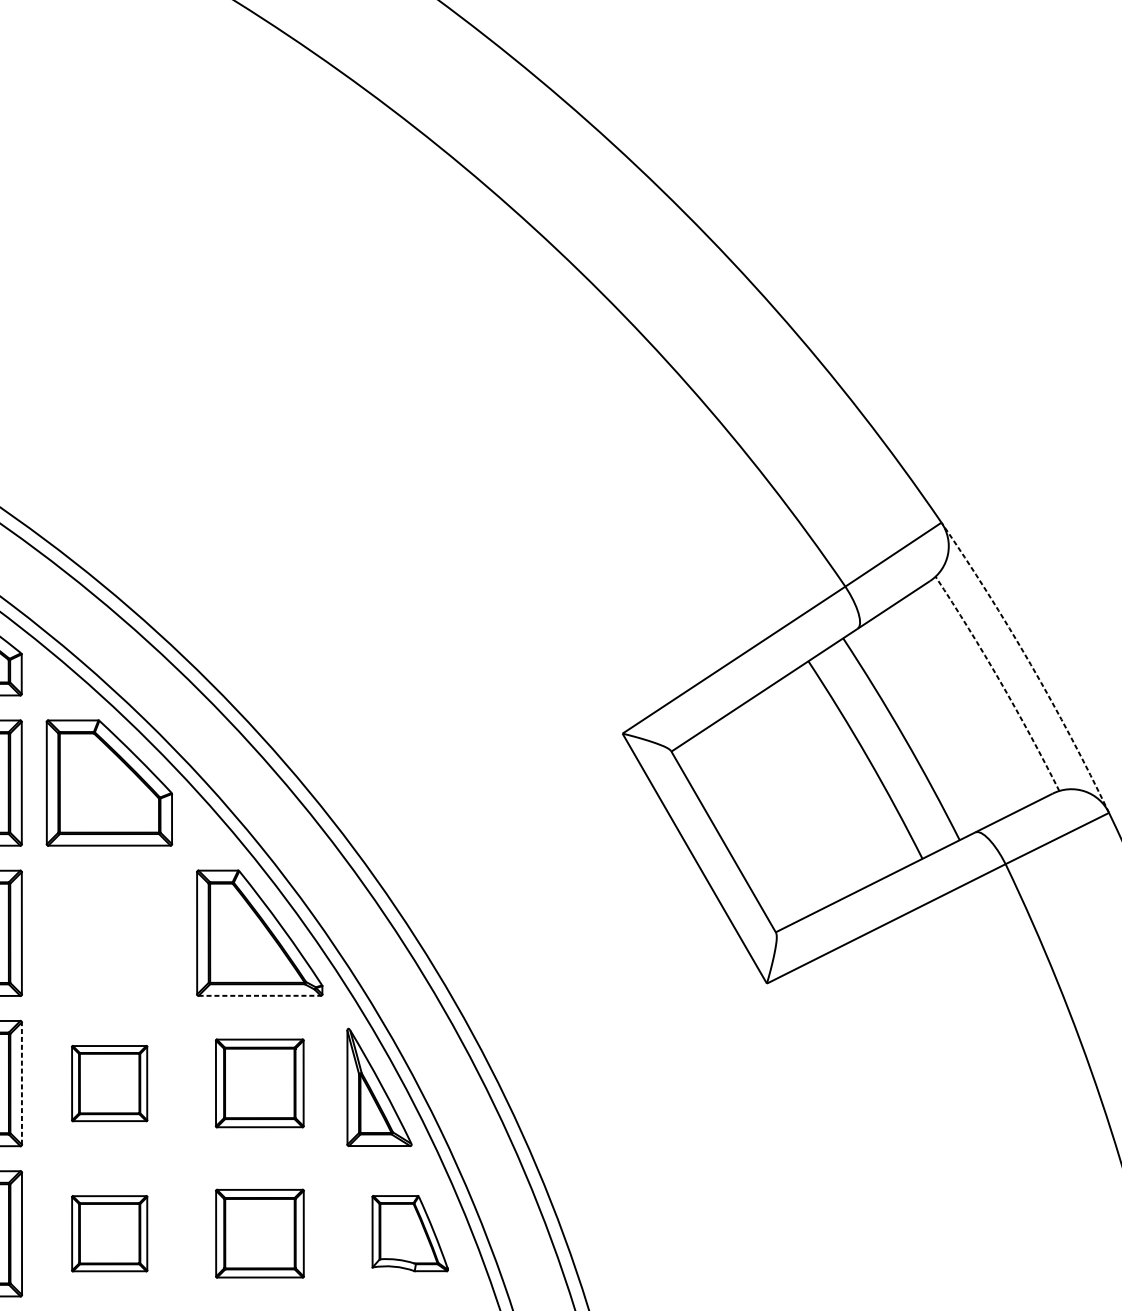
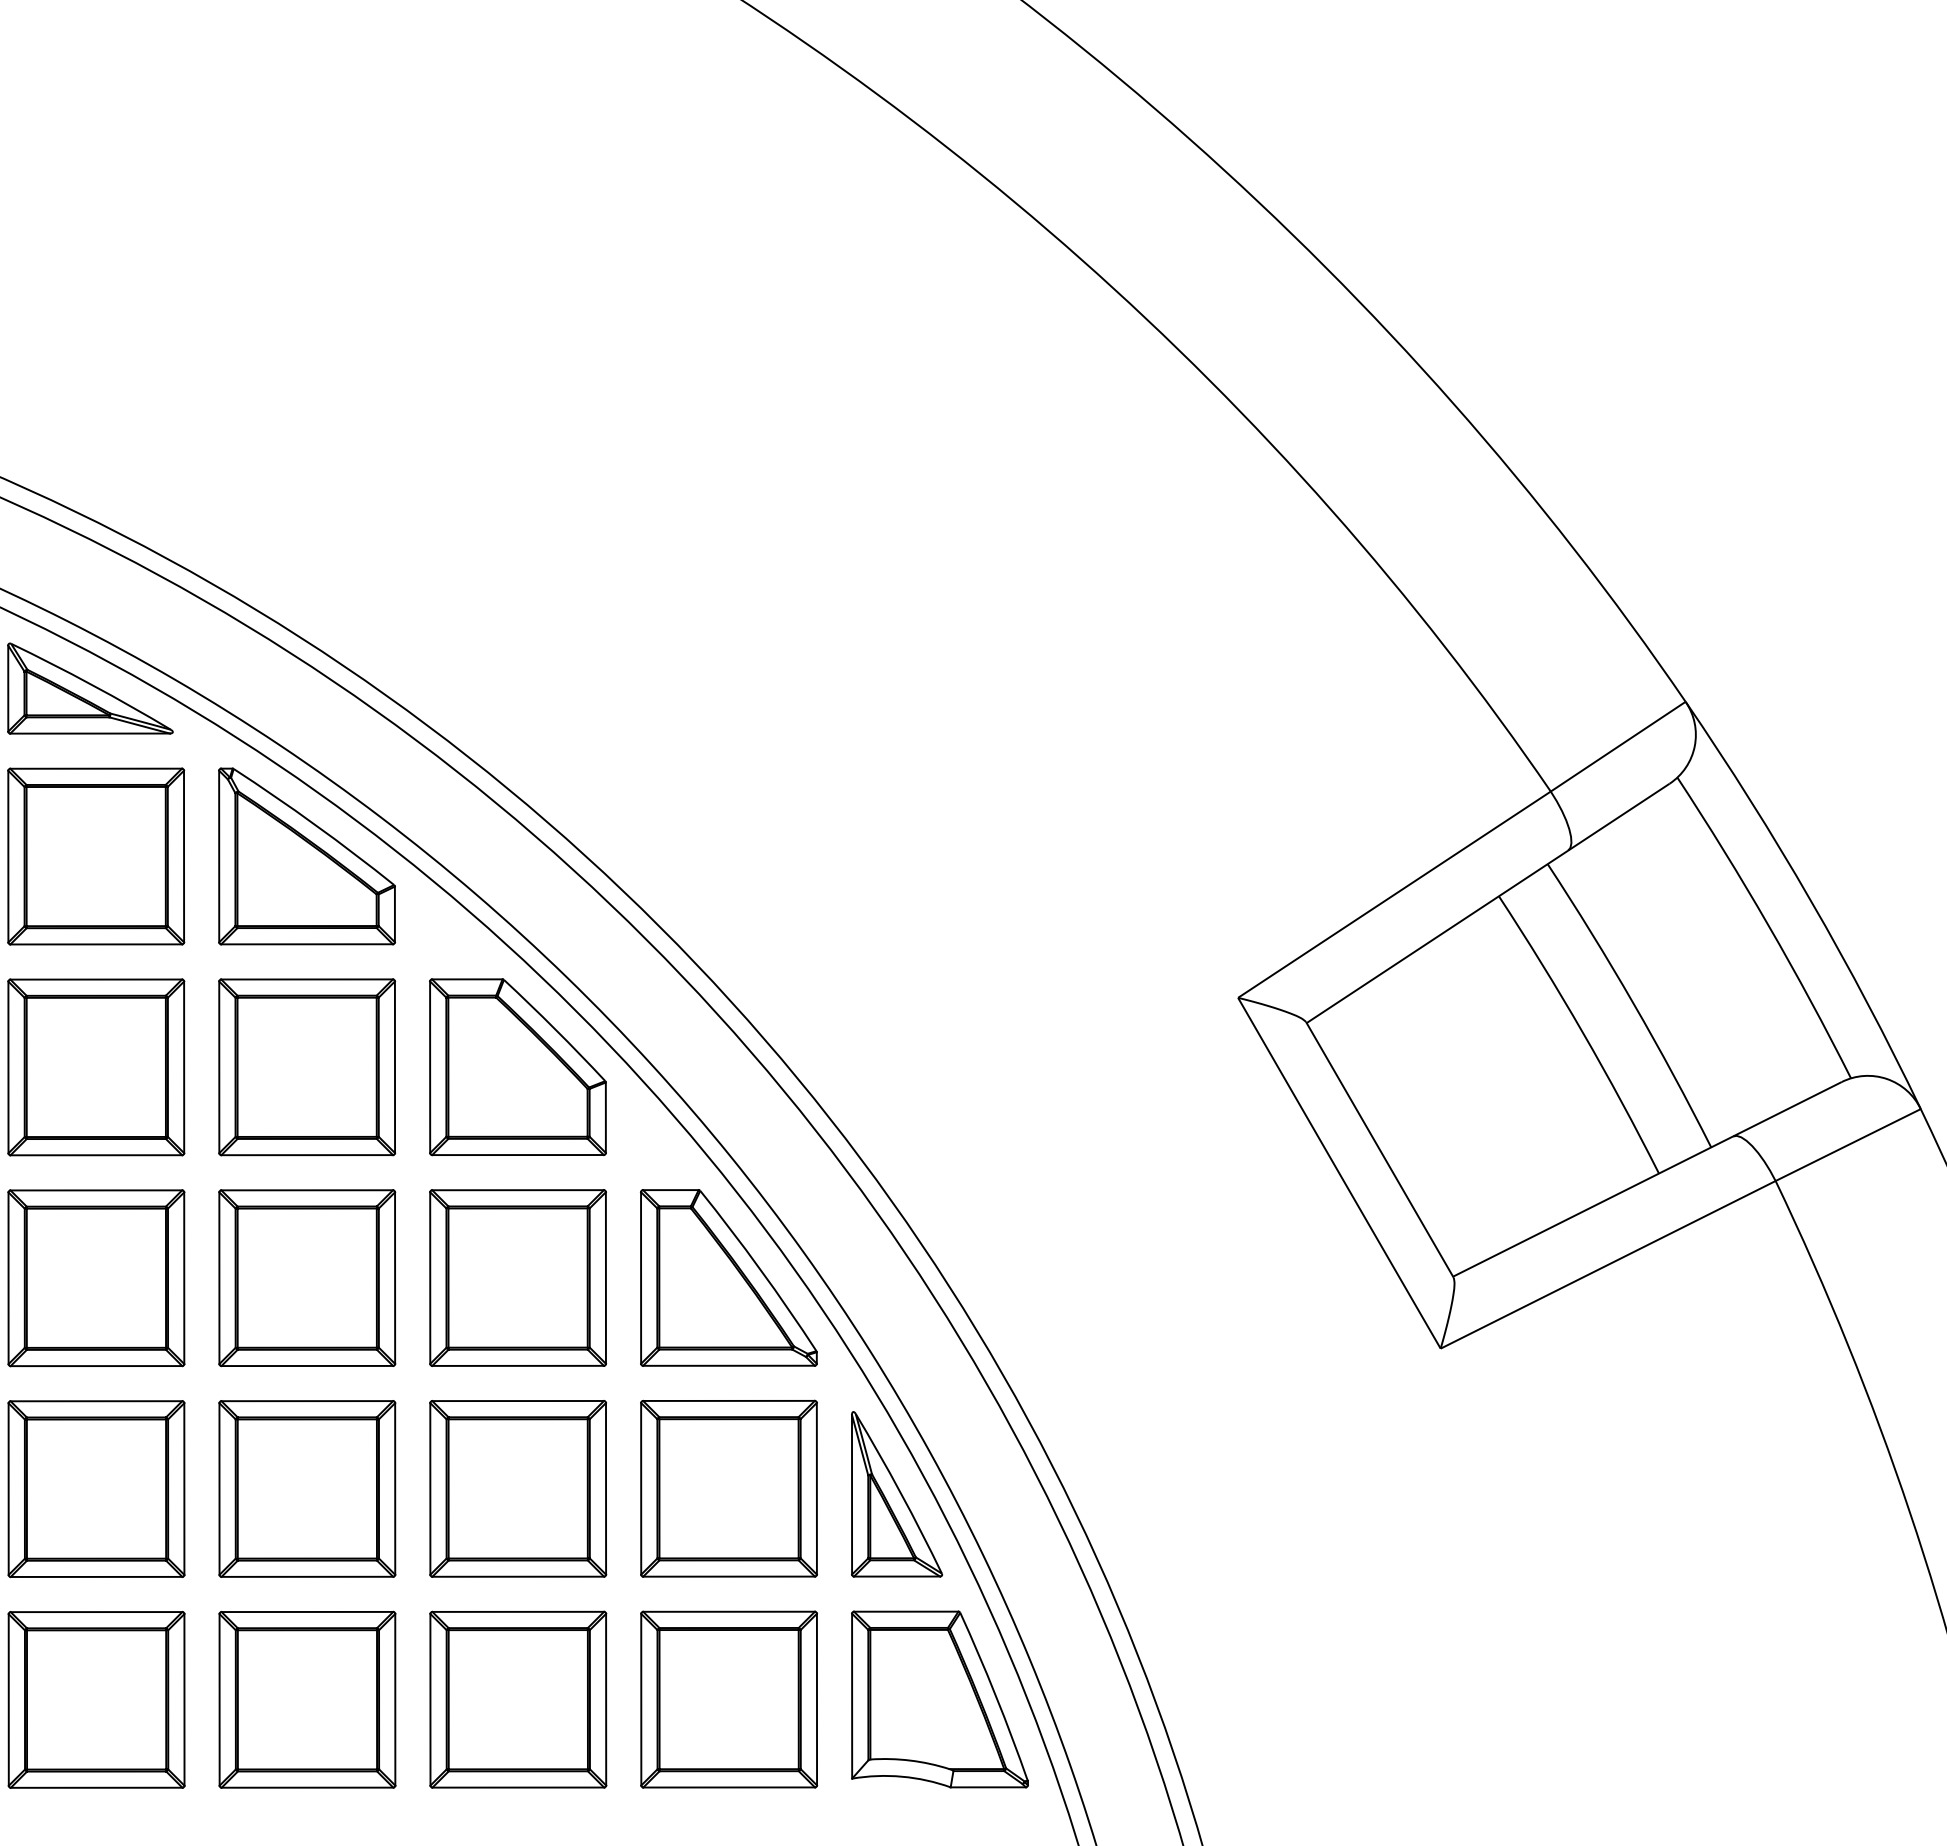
arc: (1031, 664) -> (1811, 900), dashed -> solid
arc: (1000, 682) -> (1768, 925), dashed -> solid
part: (109, 932) -> (517, 1277), added
line: (259, 995) -> (728, 1365), dashed -> solid
line: (22, 1083) -> (395, 1488), dashed -> solid
part: (109, 1083) -> (518, 1488), size x1.67
part: (259, 1083) -> (728, 1488), size x1.43
part: (109, 1233) -> (518, 1699), size x1.67
part: (260, 1233) -> (729, 1699), size x1.43
part: (409, 1233) -> (939, 1699), size x1.67

